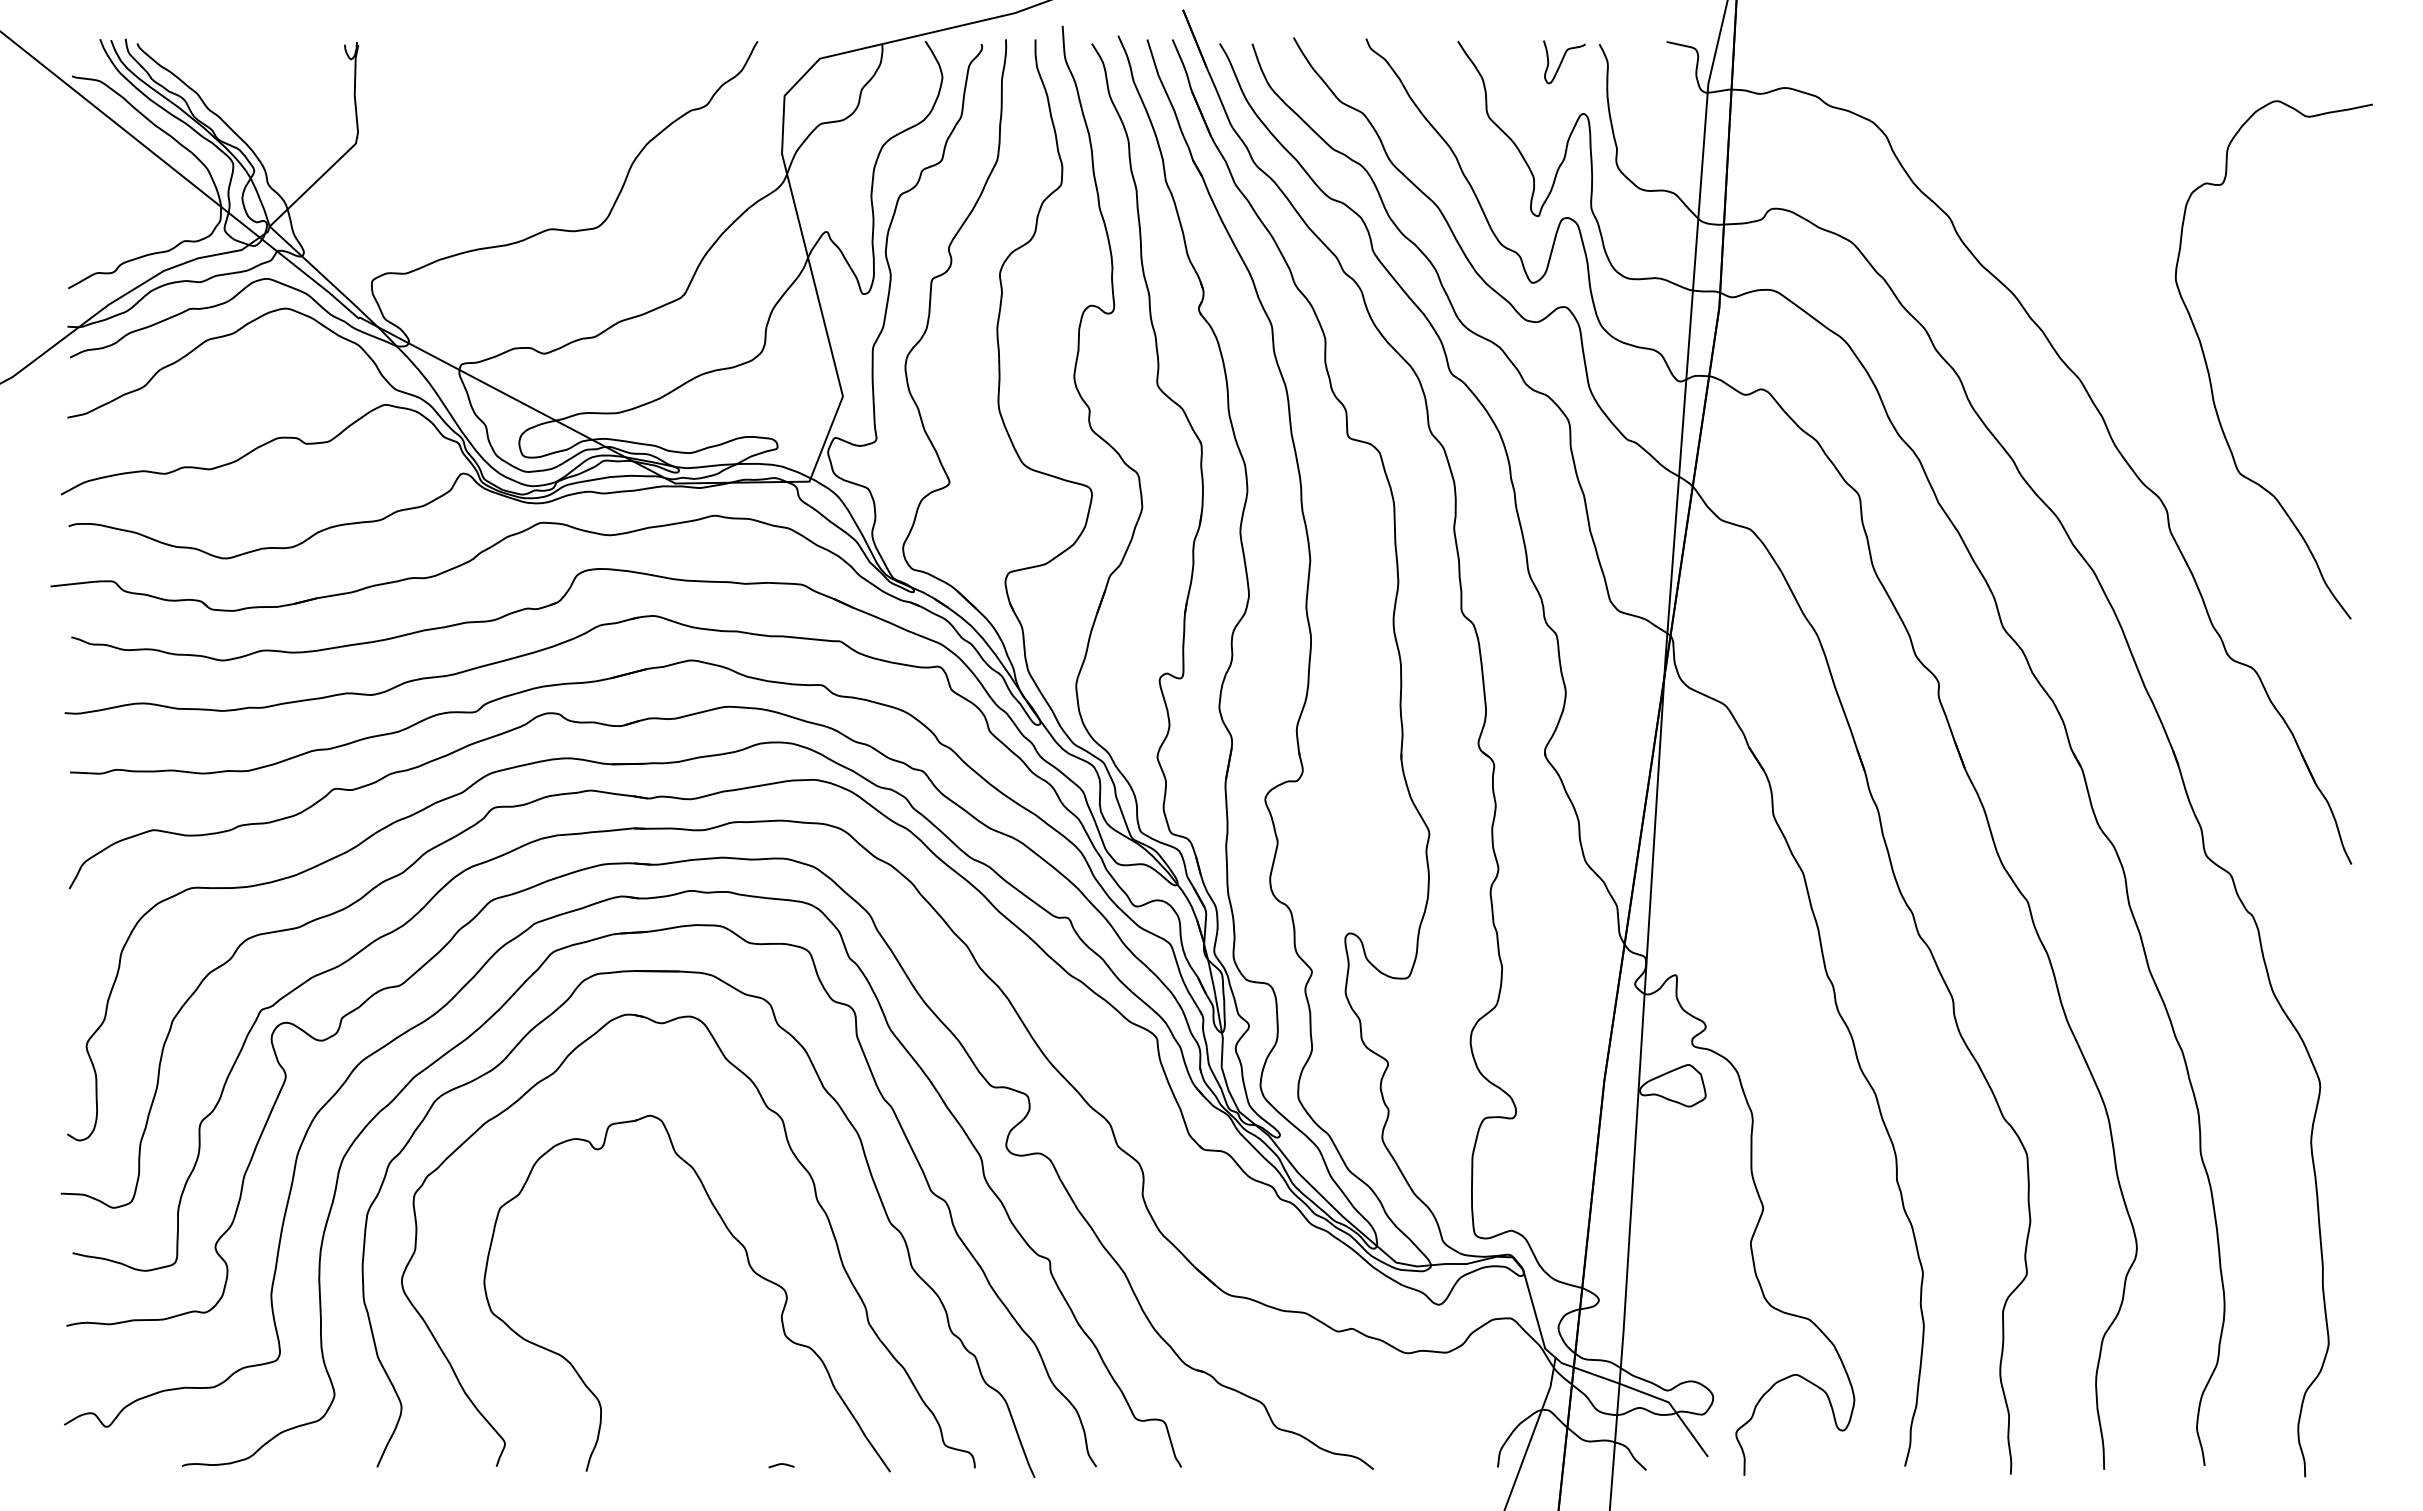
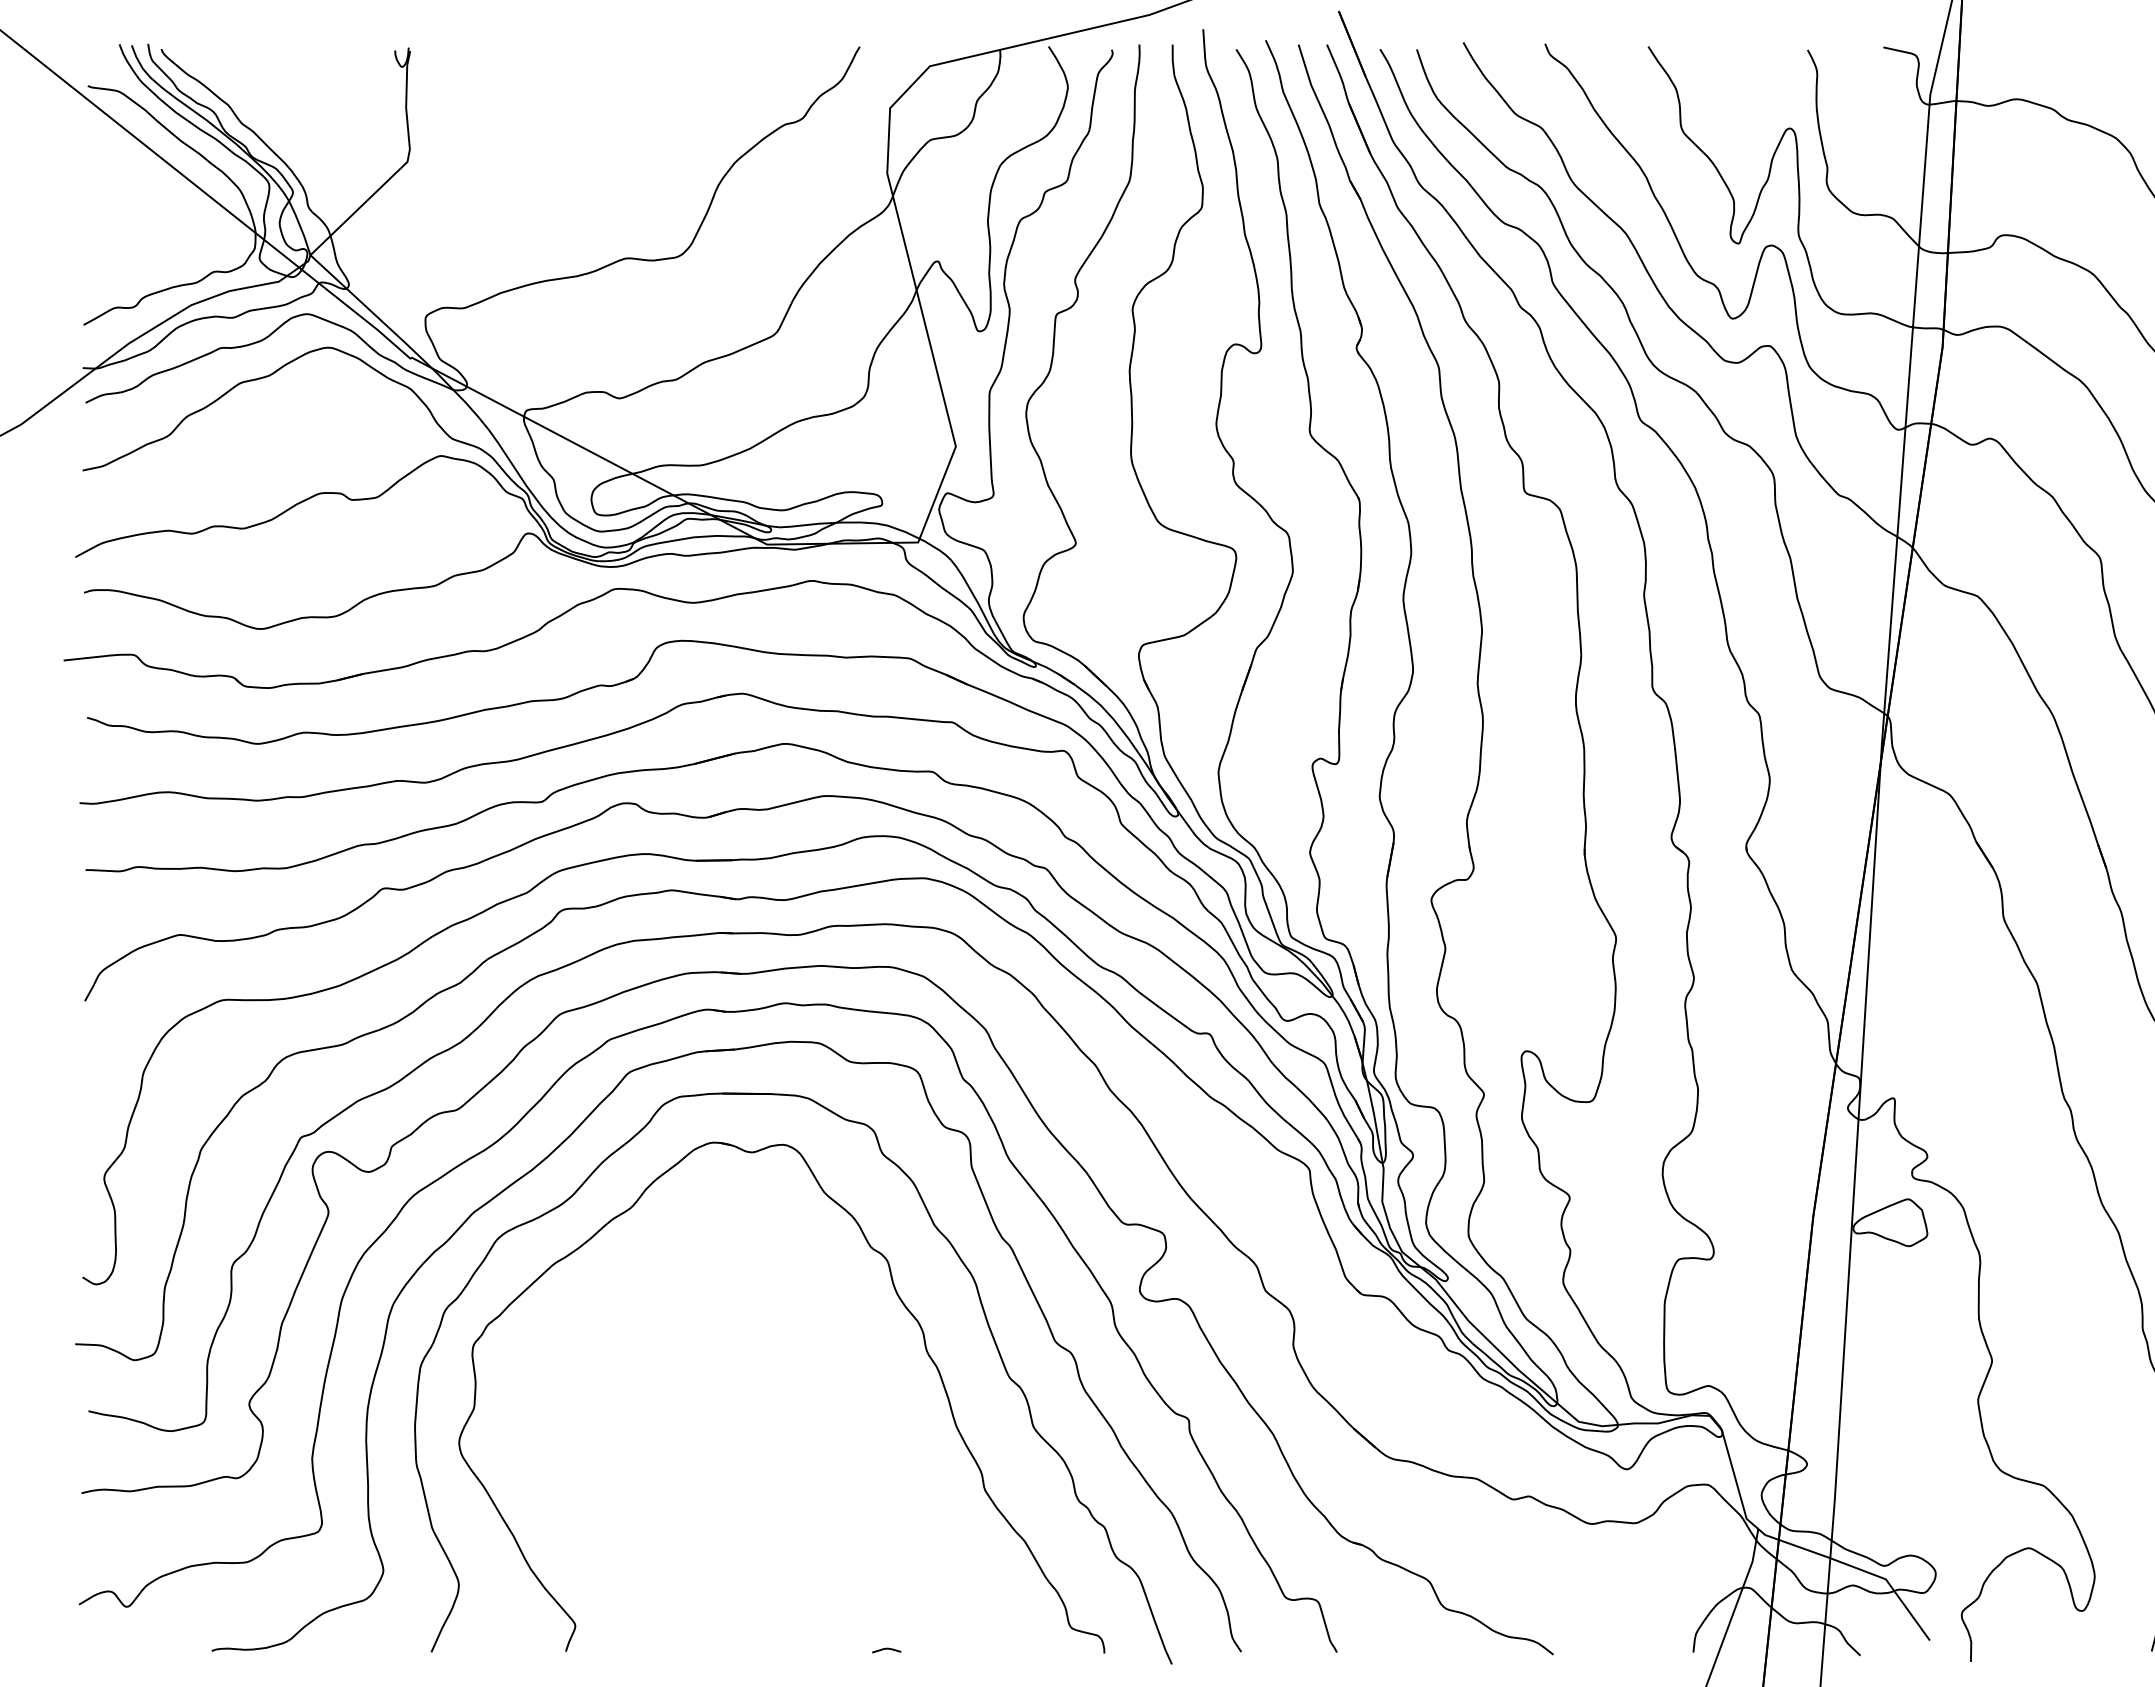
curve: (1562, 62) -> (1766, 70), removed
part: (747, 1262) -> (848, 1421), removed

